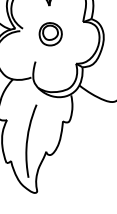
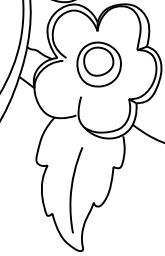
part: (50, 34) -> (98, 64), size x1.67

